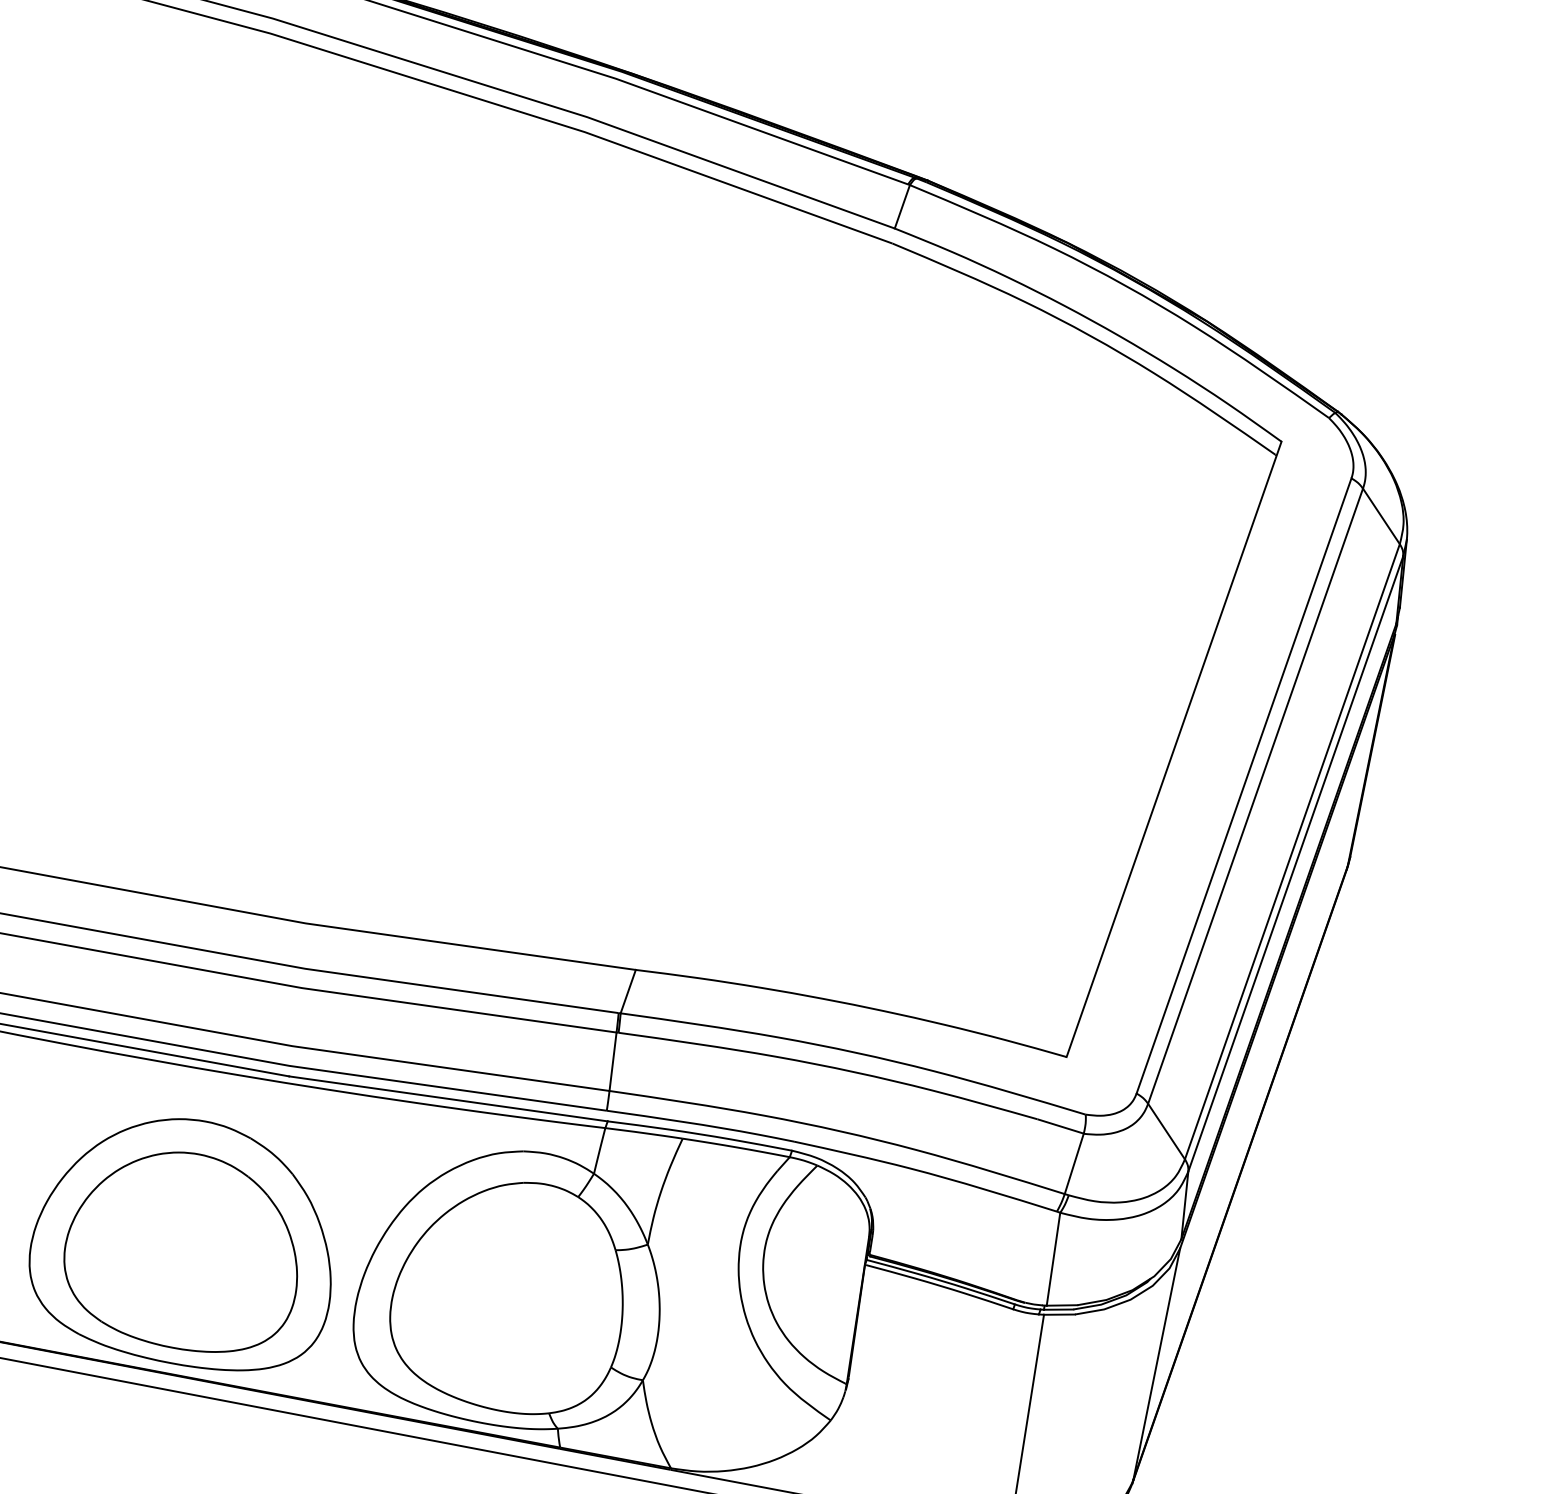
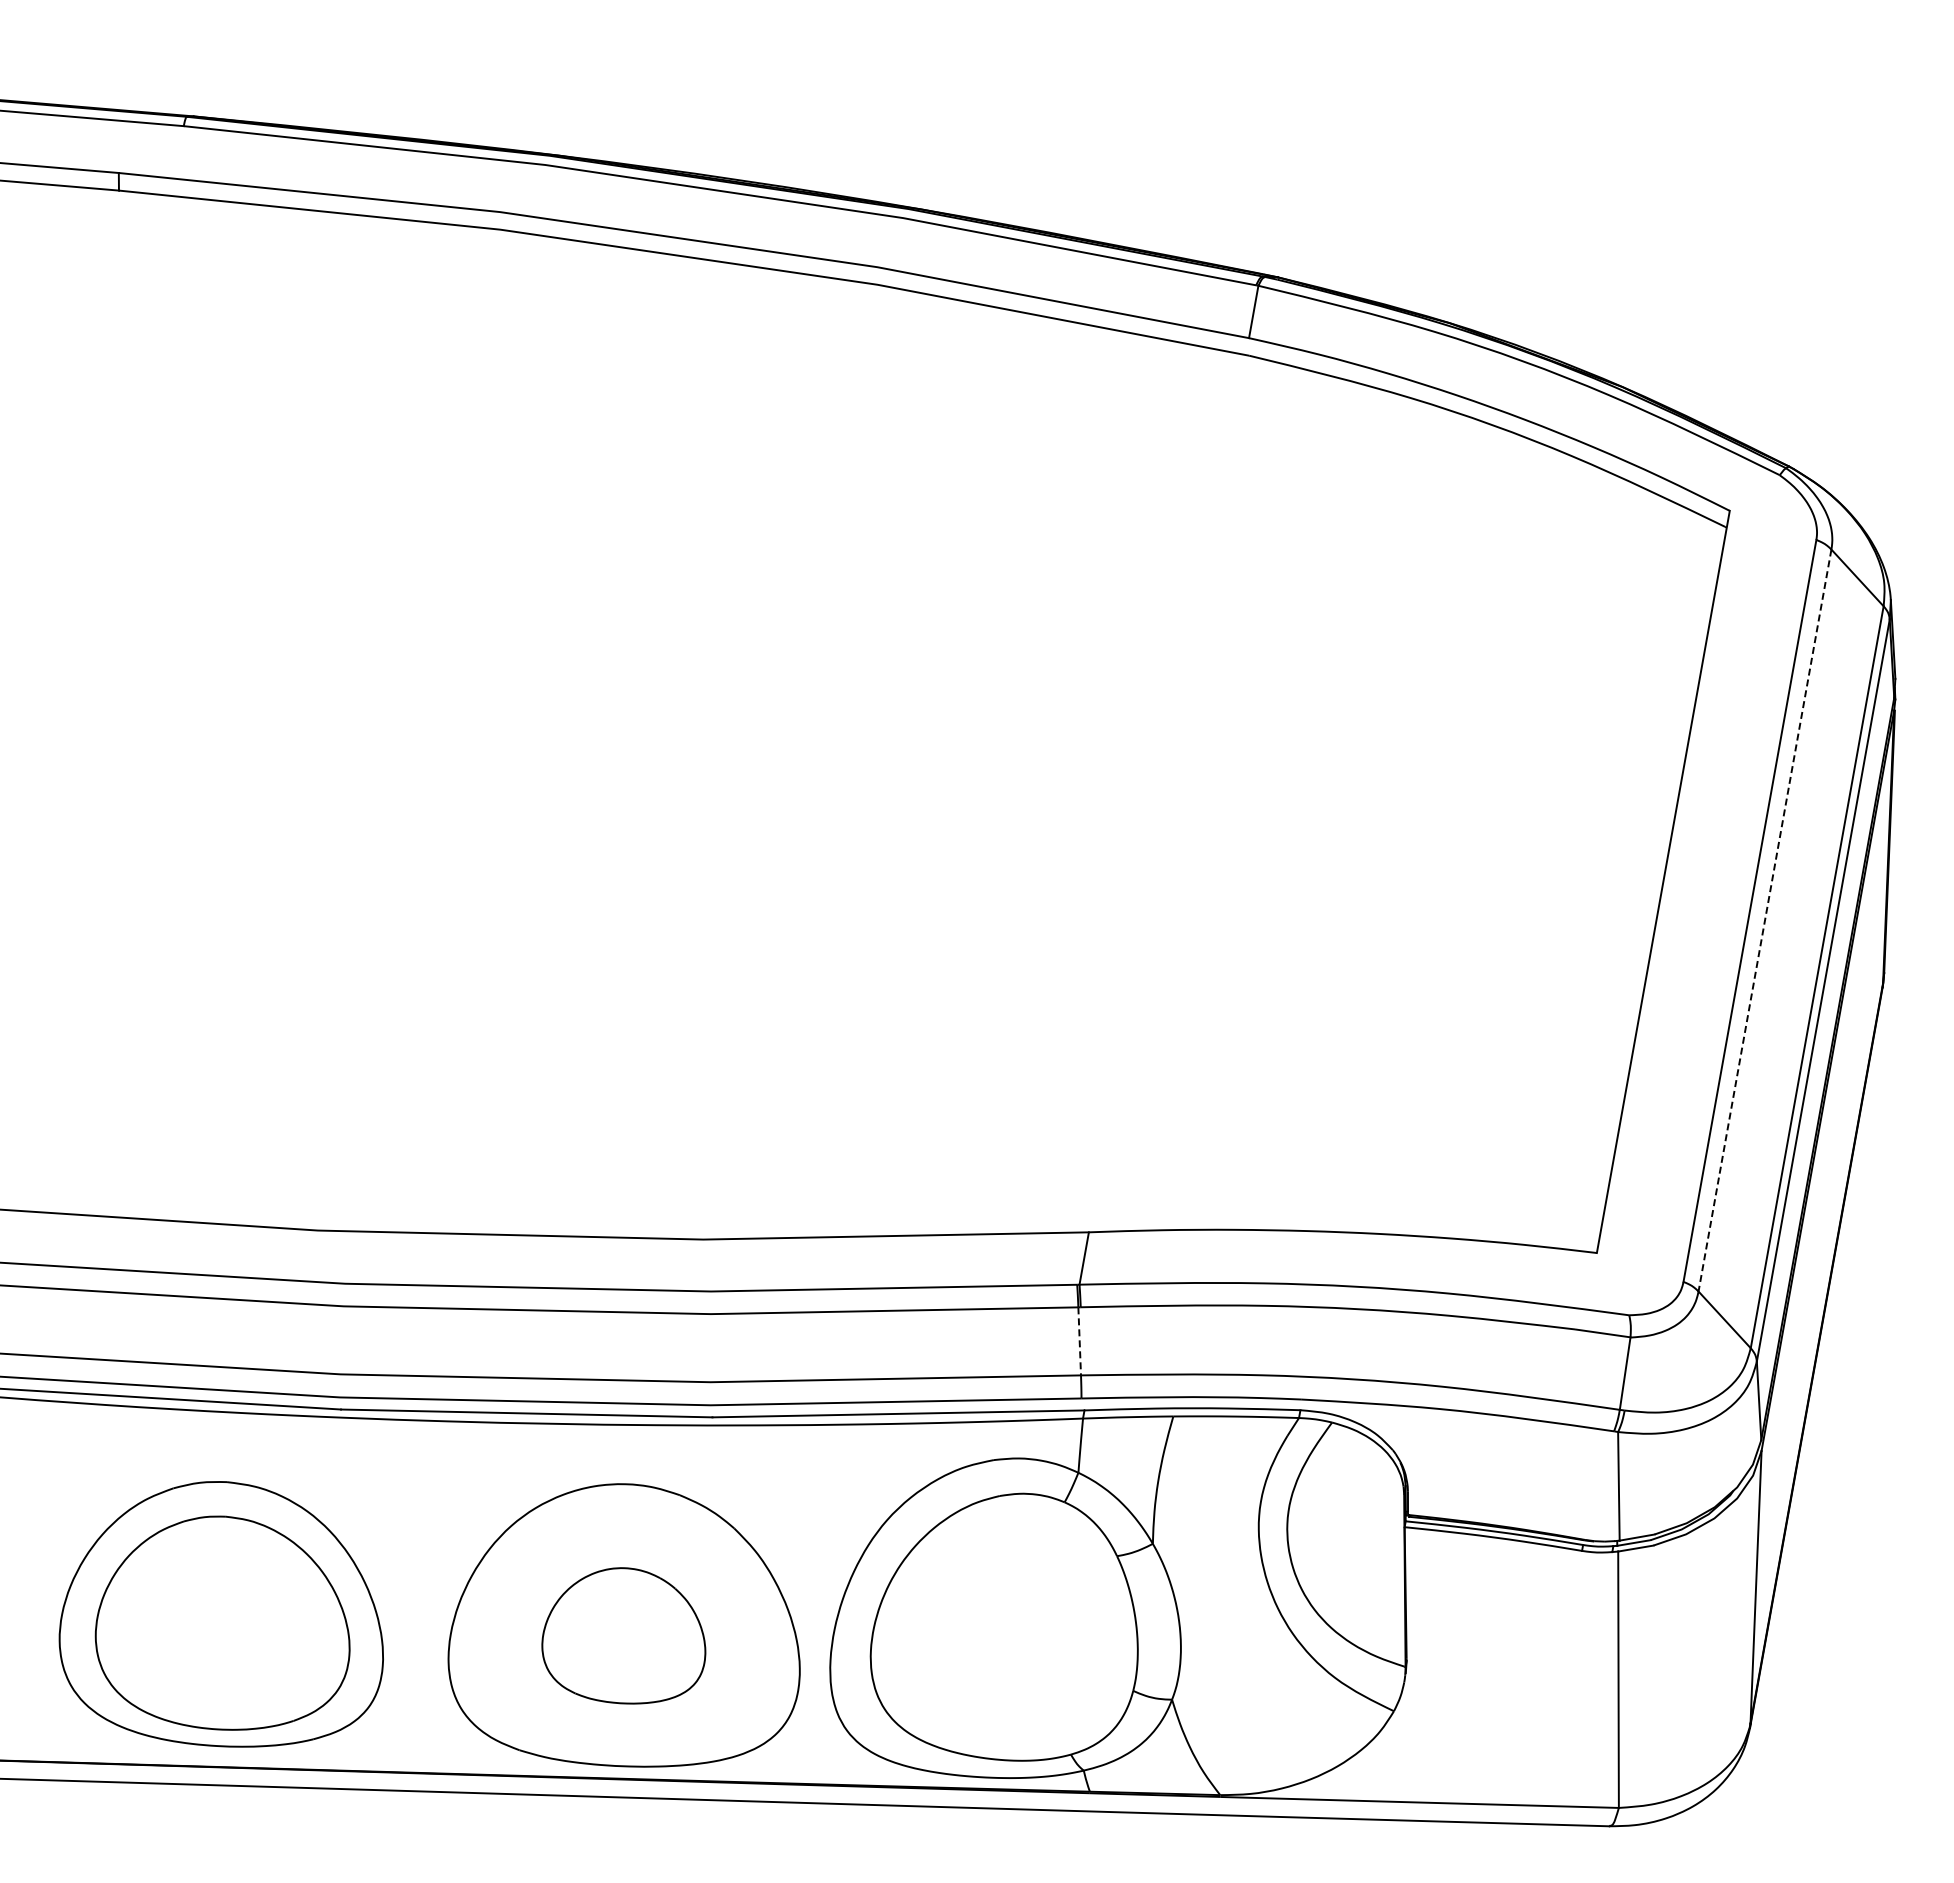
line: (1255, 796) -> (1764, 920), solid -> dashed
line: (612, 1061) -> (1079, 1341), solid -> dashed
part: (183, 1250) -> (623, 1635), size x0.6

